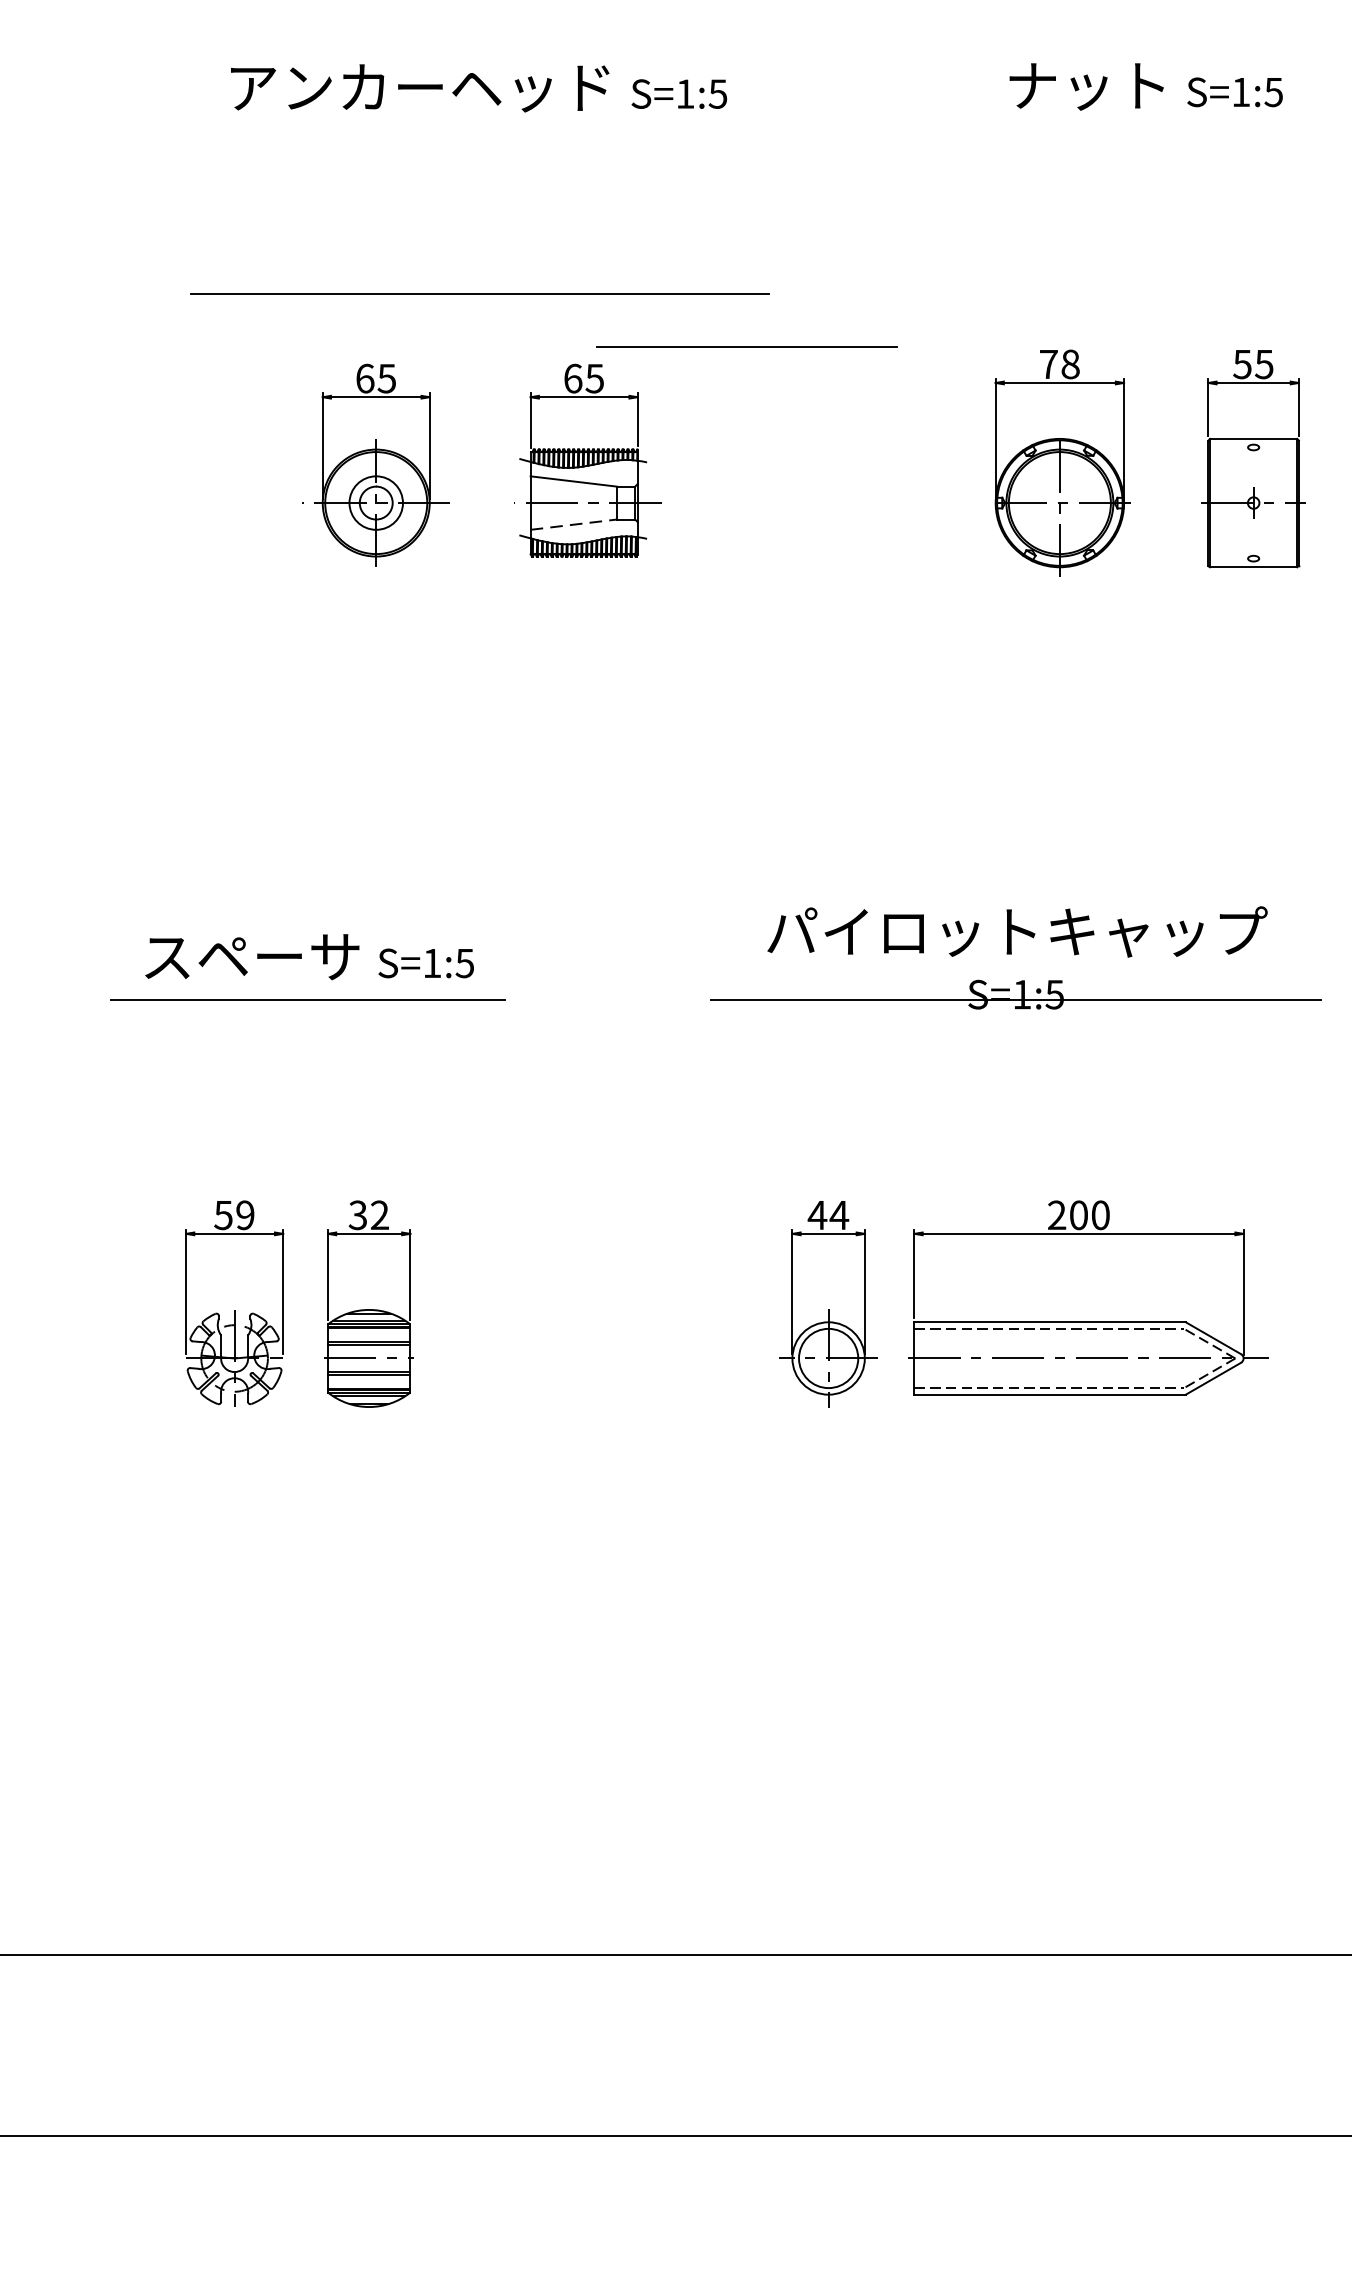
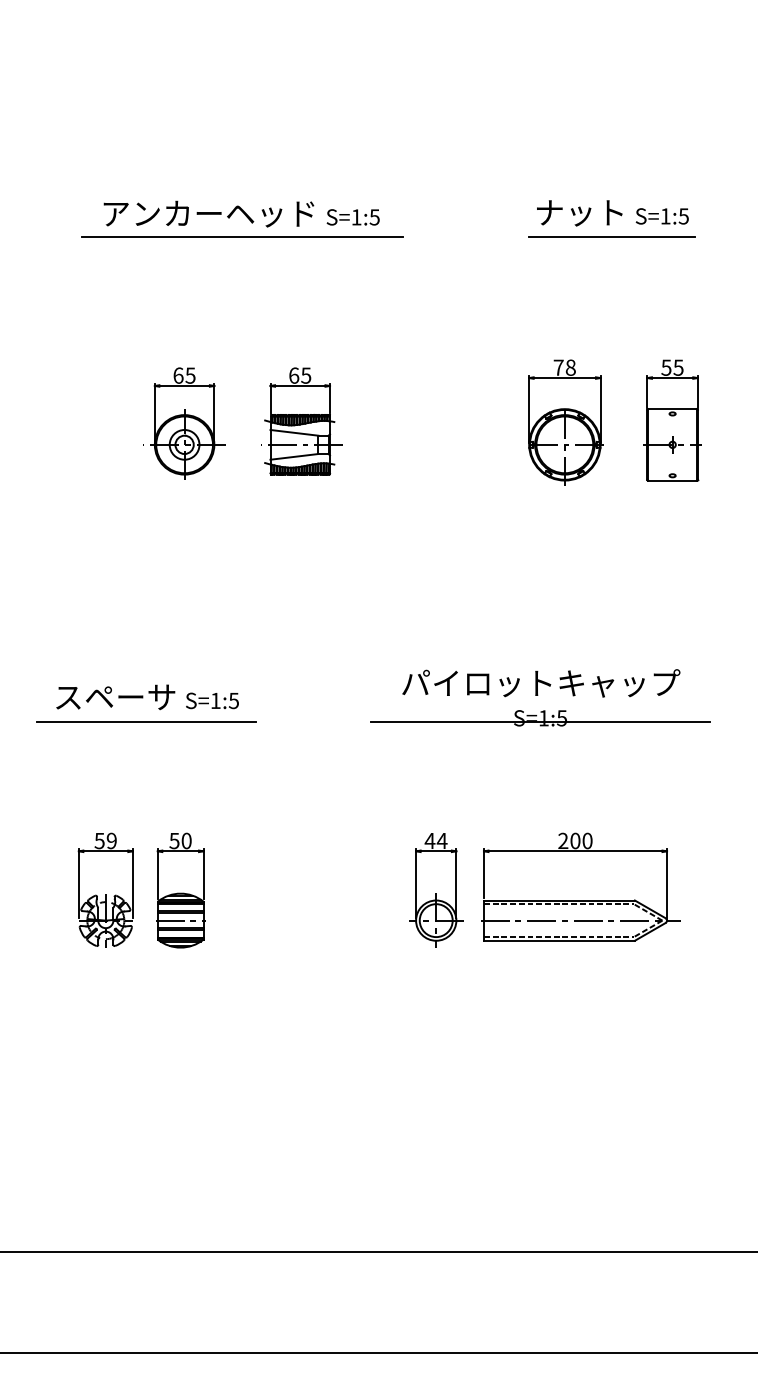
line: (480, 293) -> (242, 236), moved
line: (746, 346) -> (611, 236), moved
line: (573, 524) -> (294, 456), dashed -> solid
text: (368, 1214) -> (180, 840), 32 -> 50

